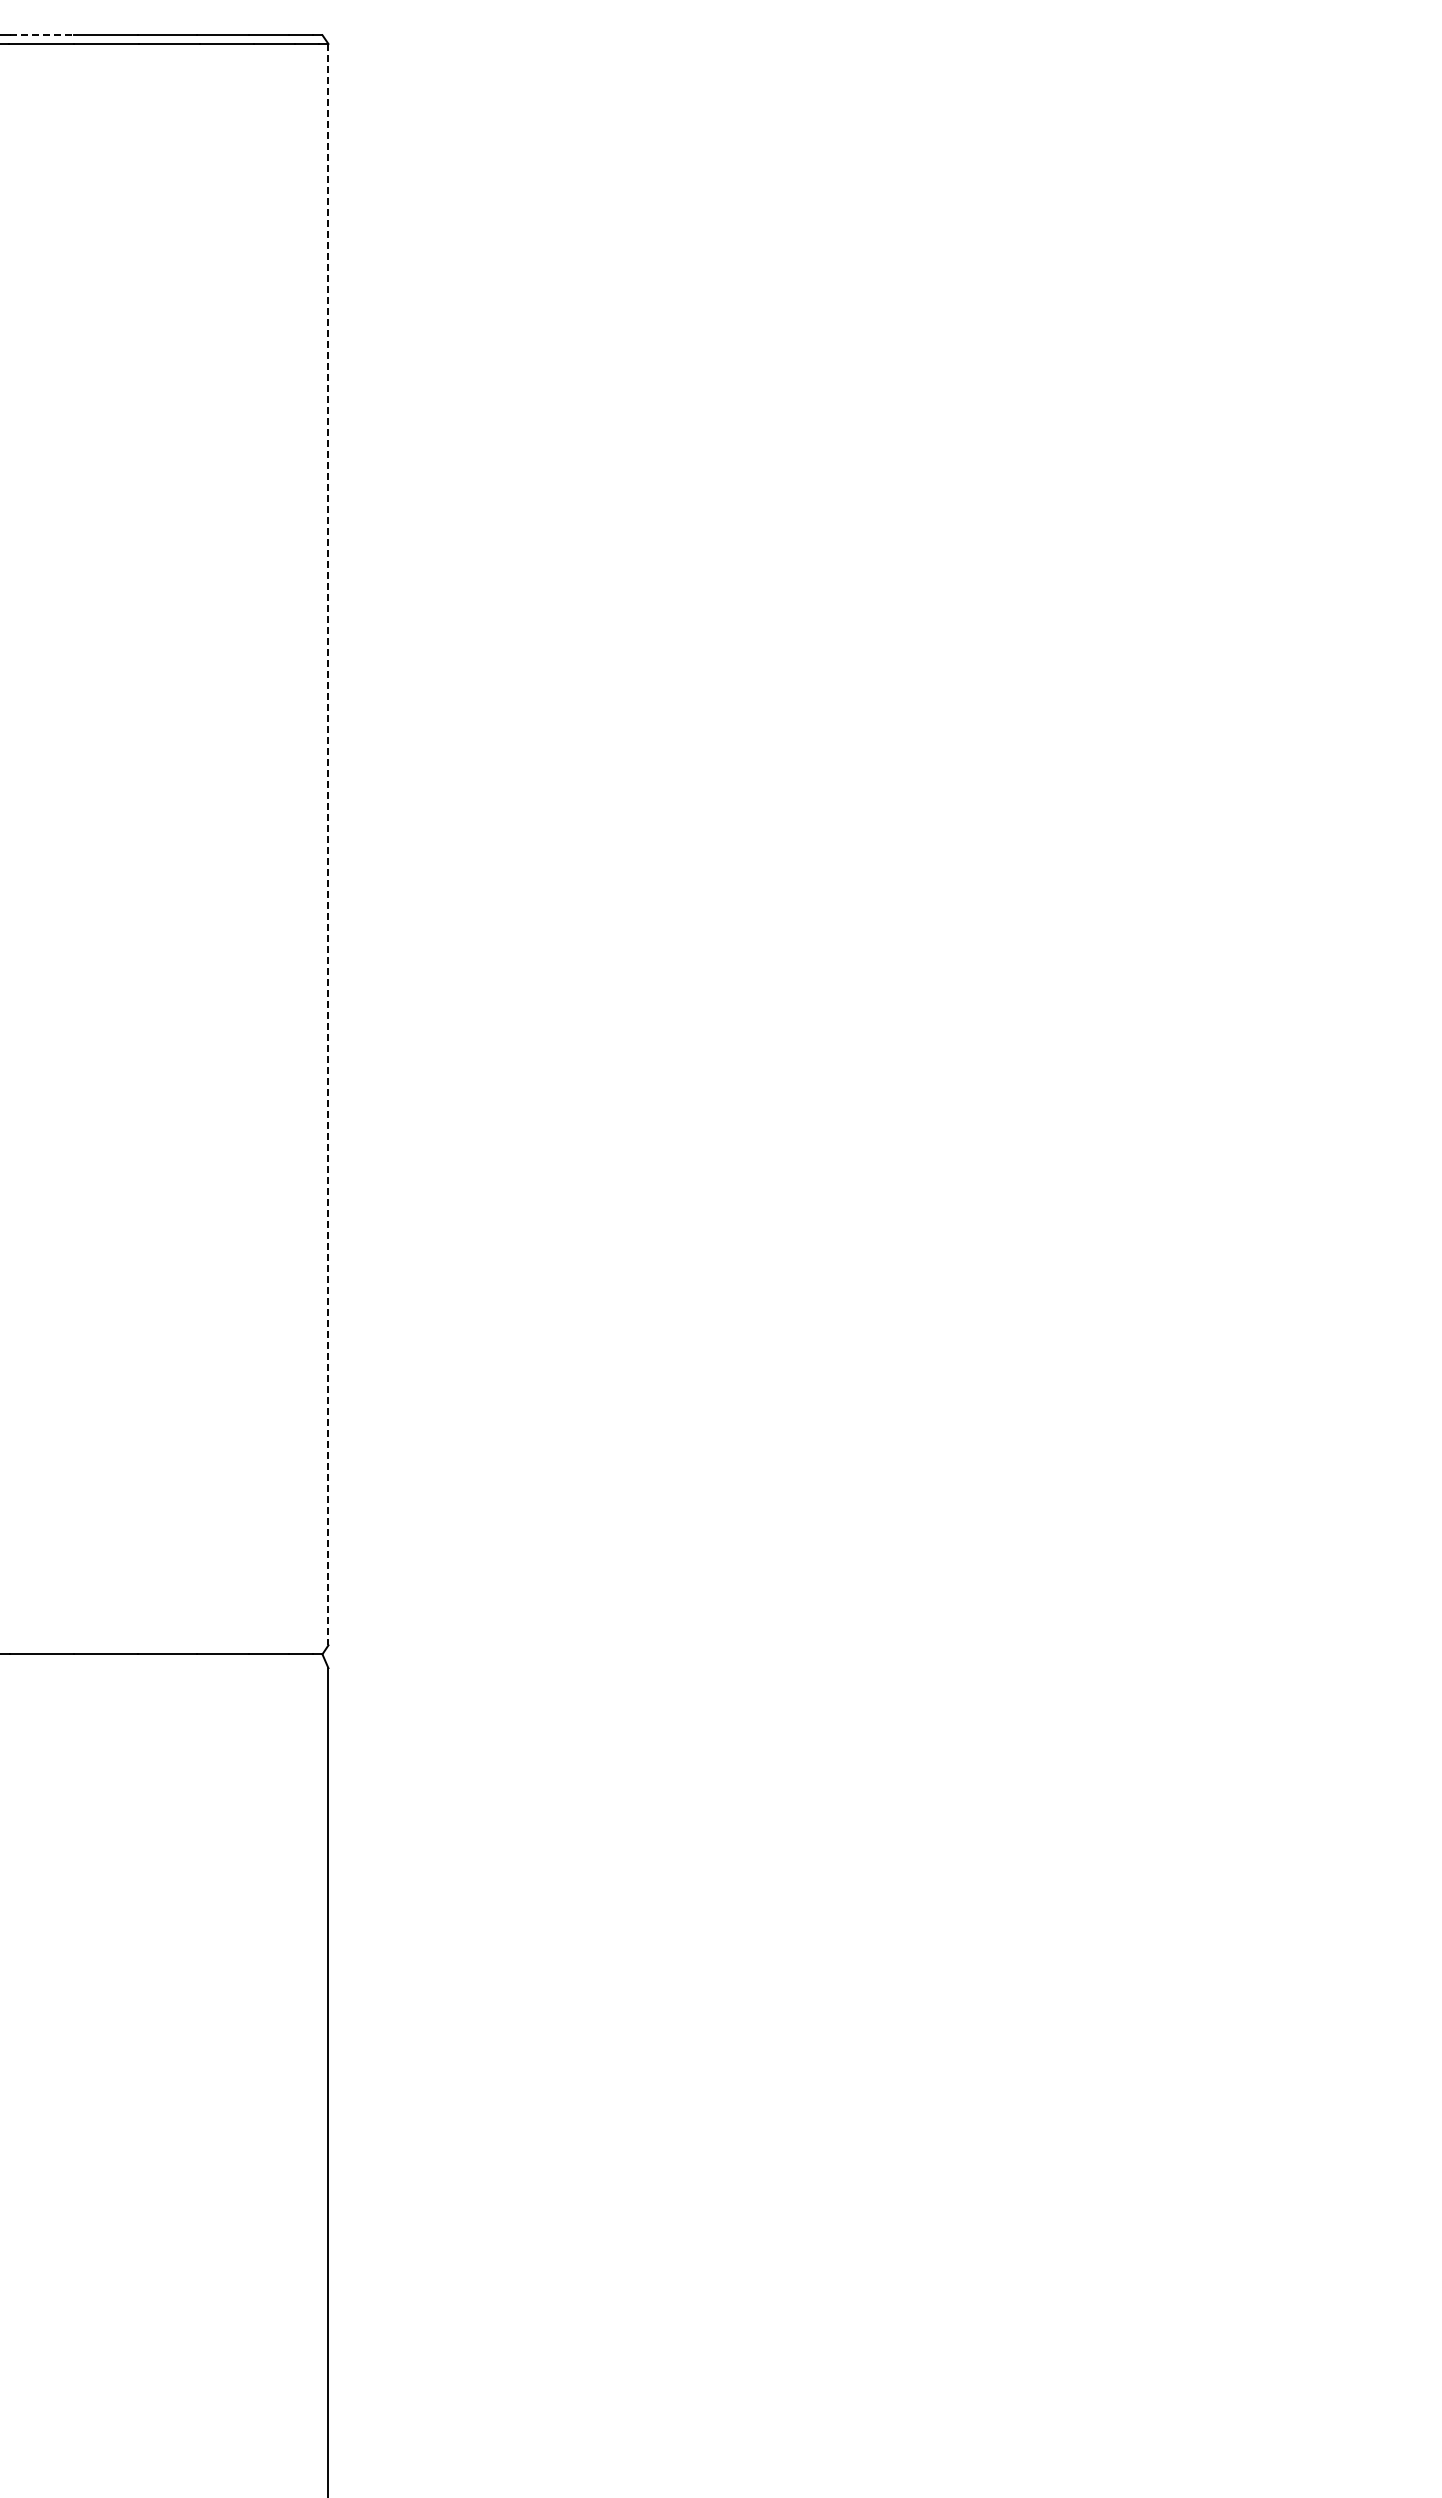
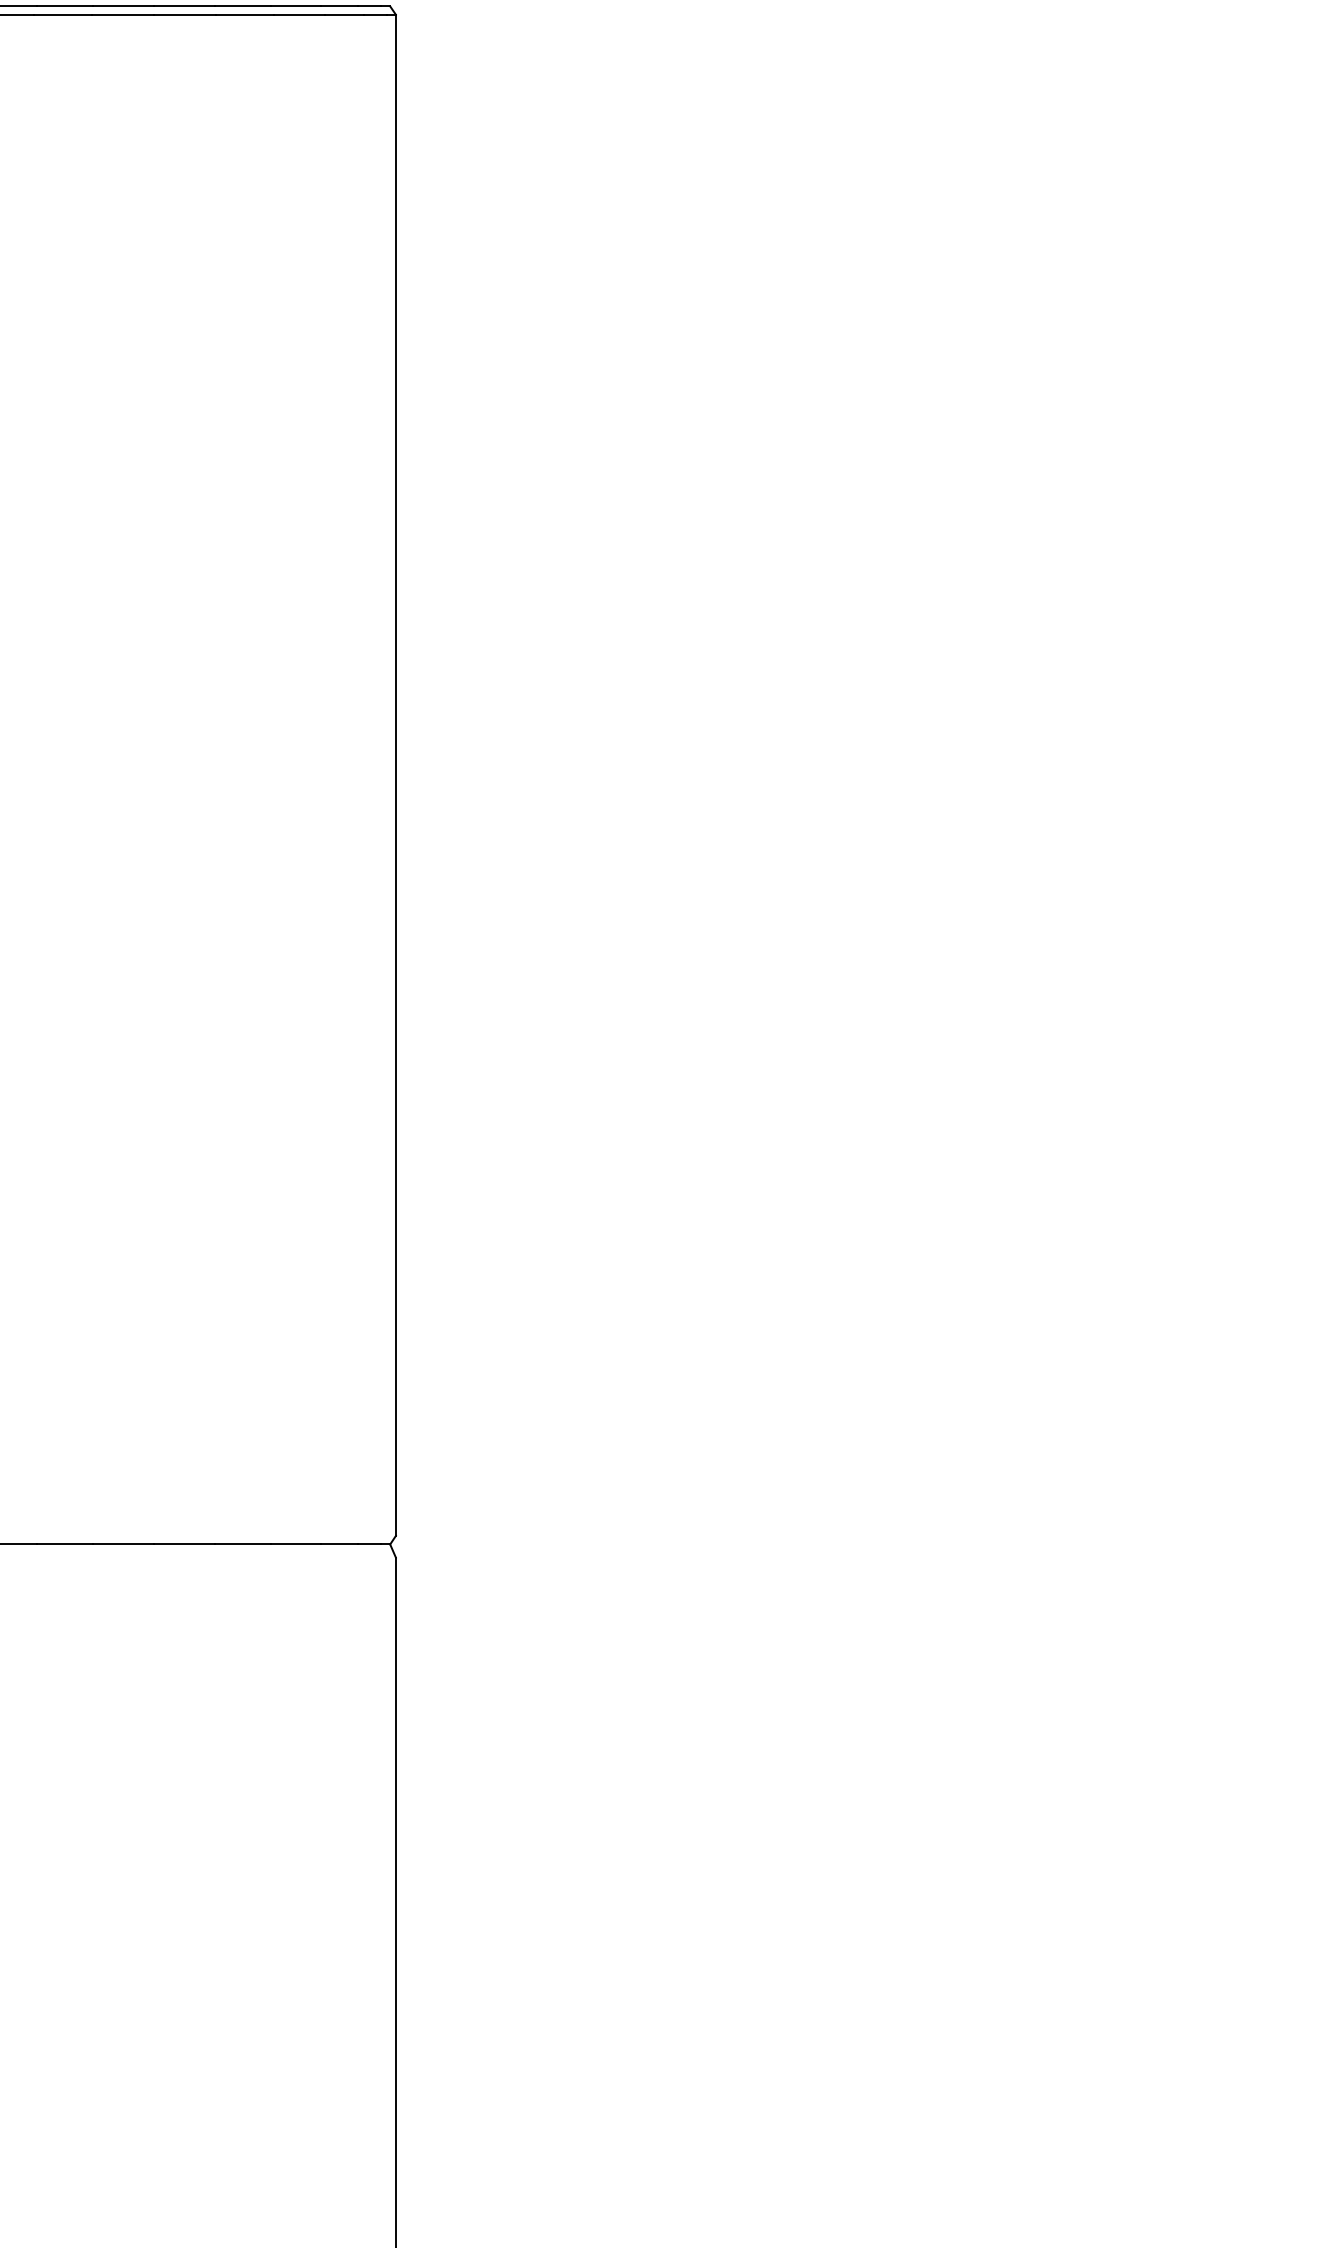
line: (42, 35) -> (124, 6), dashed -> solid
line: (328, 844) -> (395, 775), dashed -> solid

